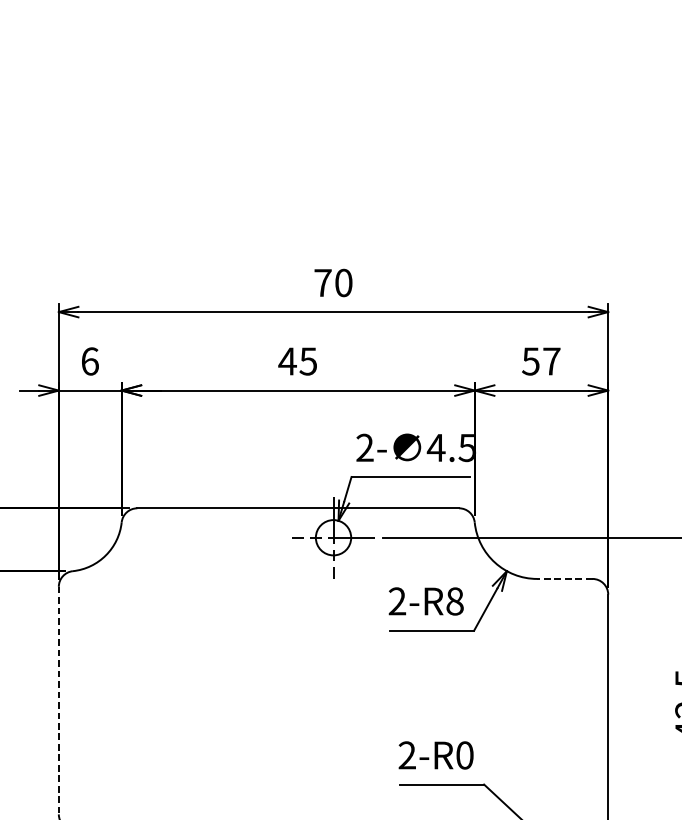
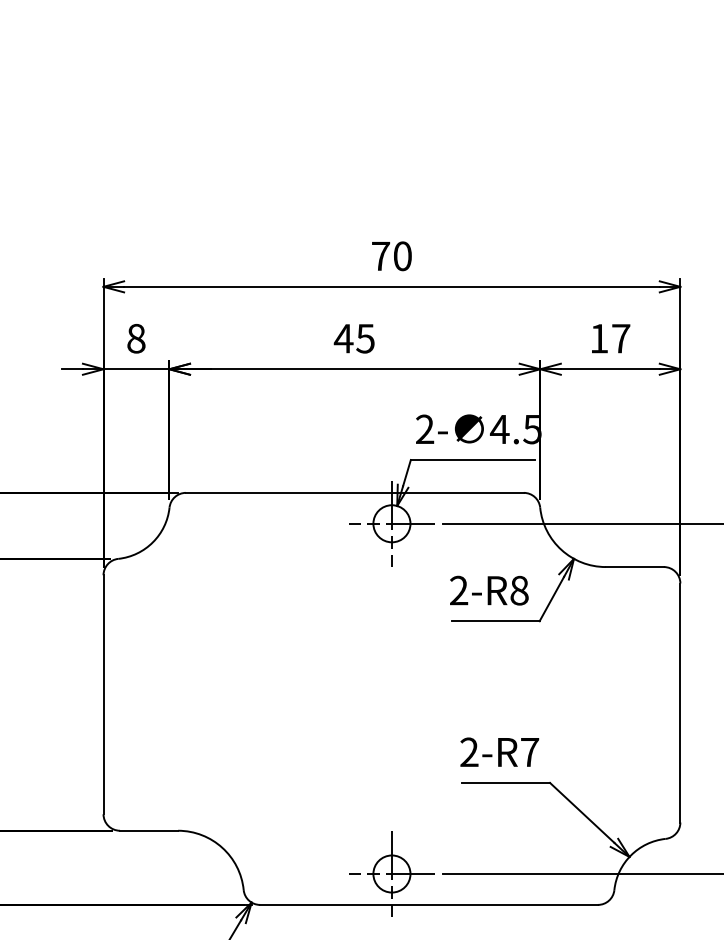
text: (90, 361) -> (136, 338), 6 -> 8
text: (530, 361) -> (598, 338), 57 -> 17
line: (564, 579) -> (634, 567), dashed -> solid
line: (58, 701) -> (103, 695), dashed -> solid
text: (465, 755) -> (530, 752), 2-R0 -> 2-R7

